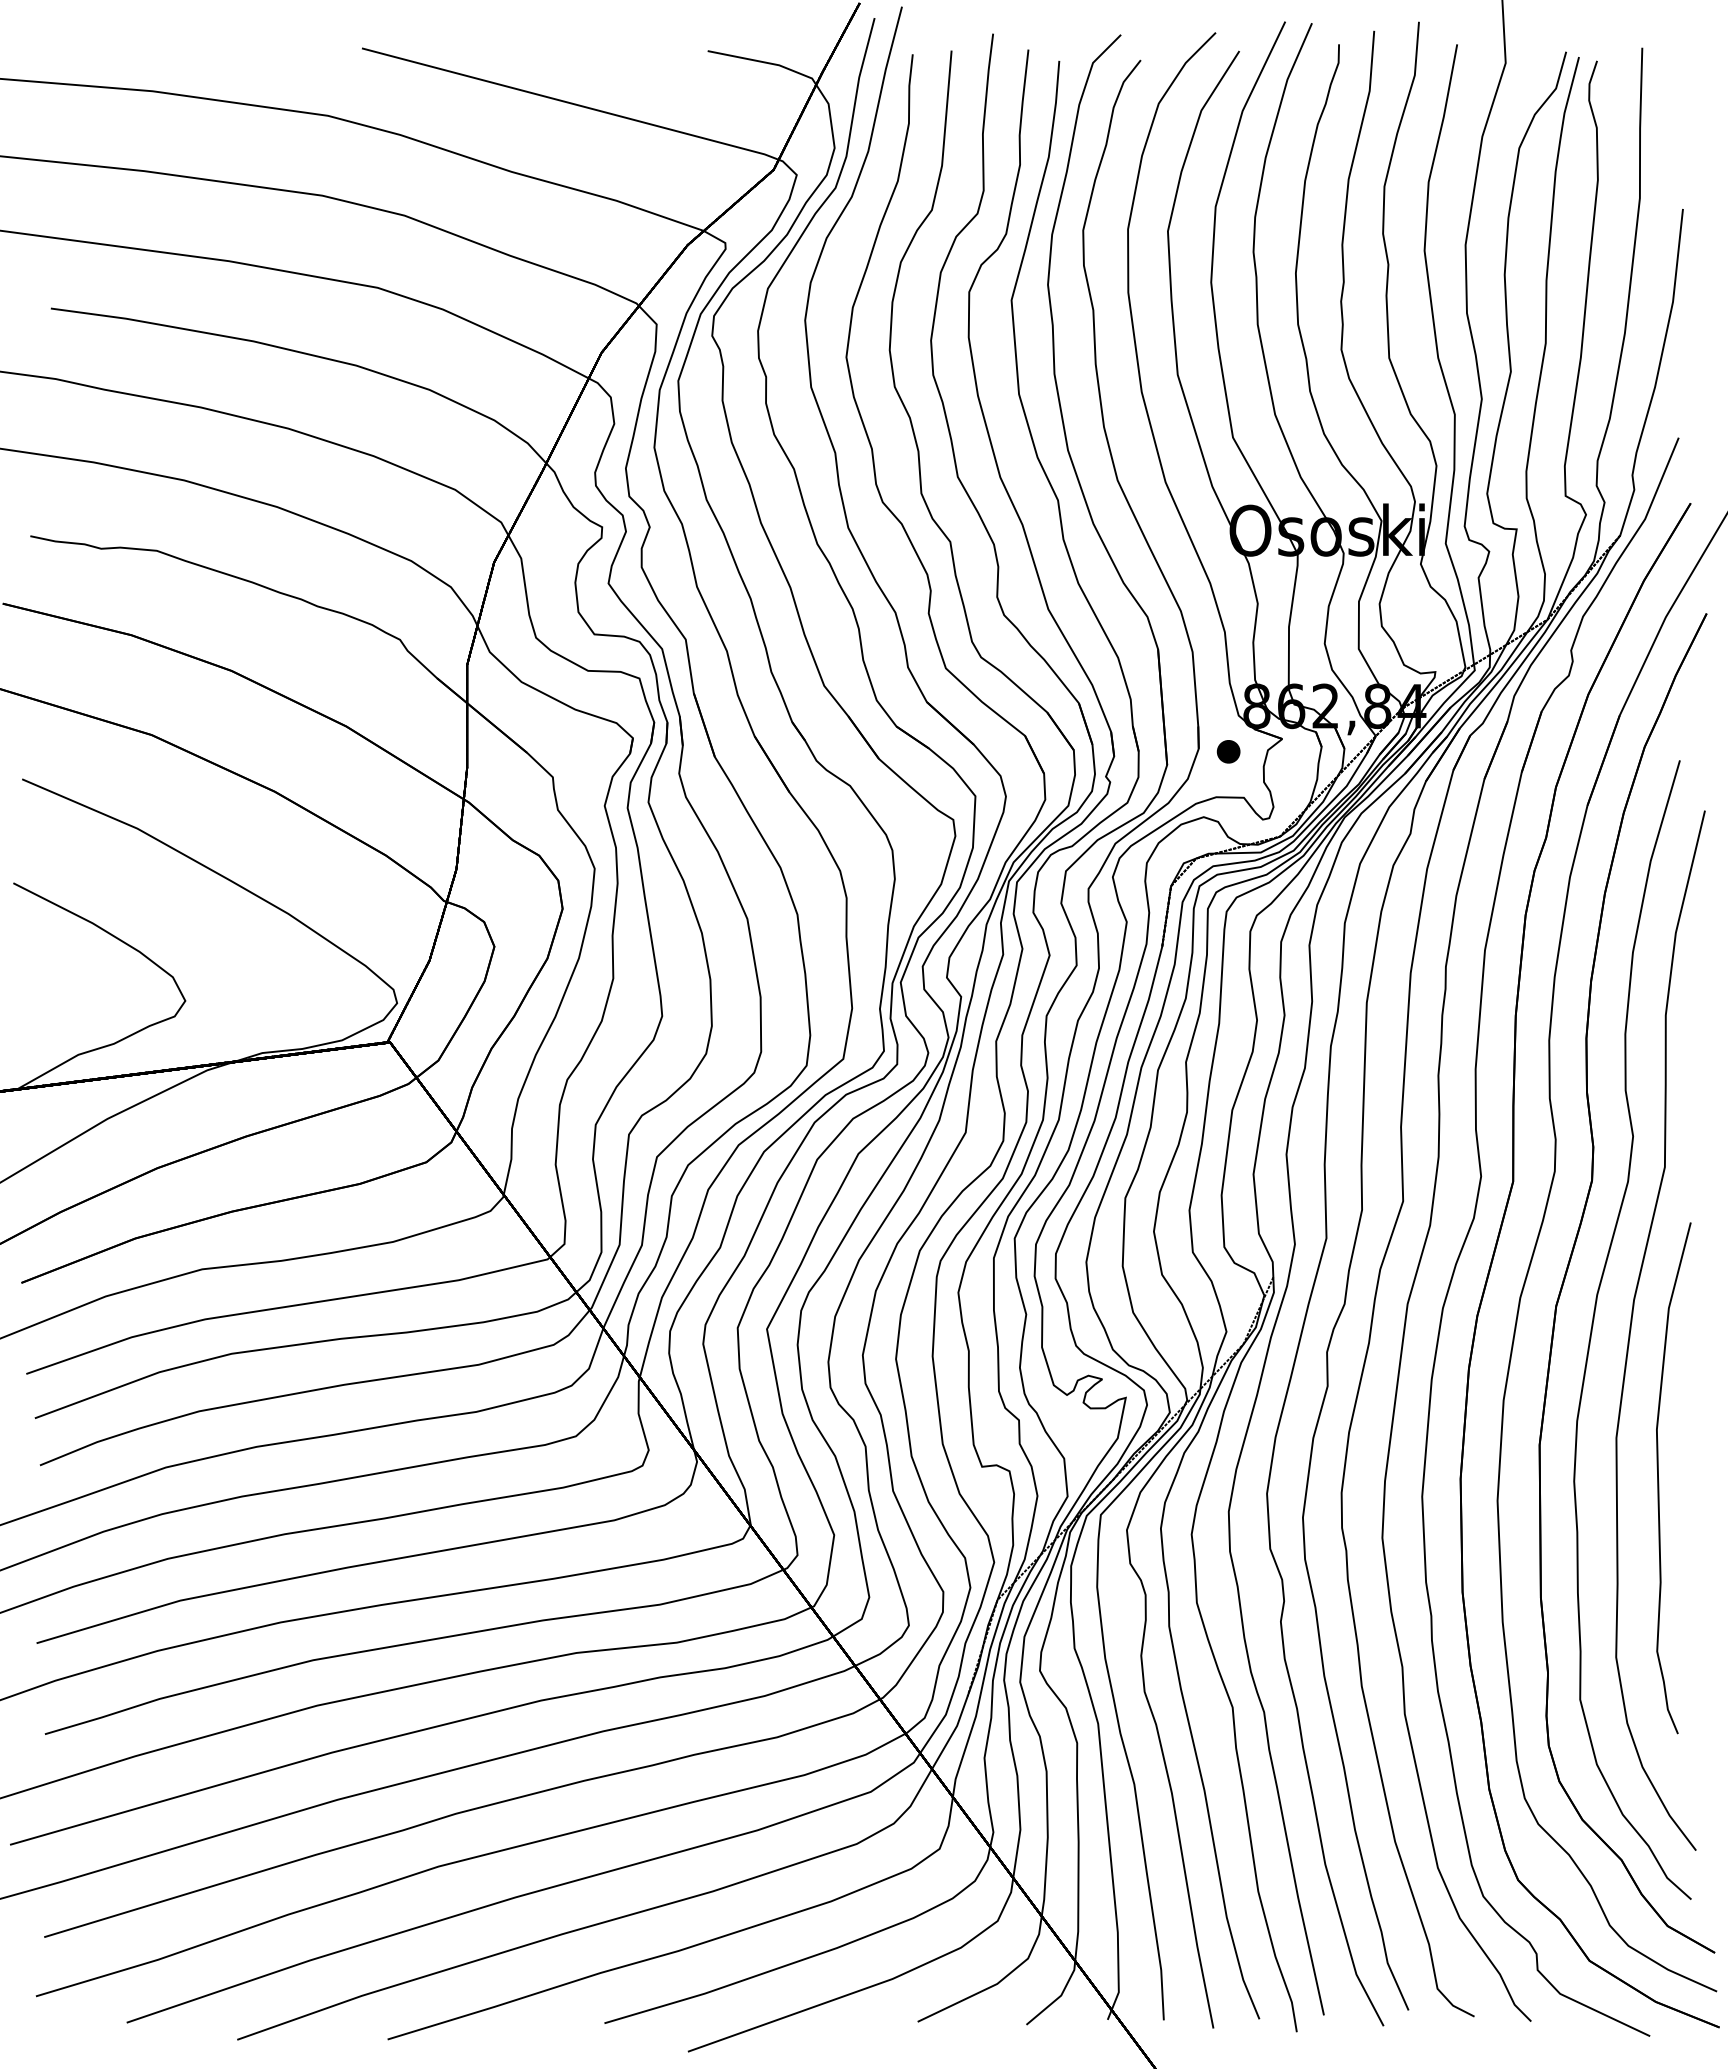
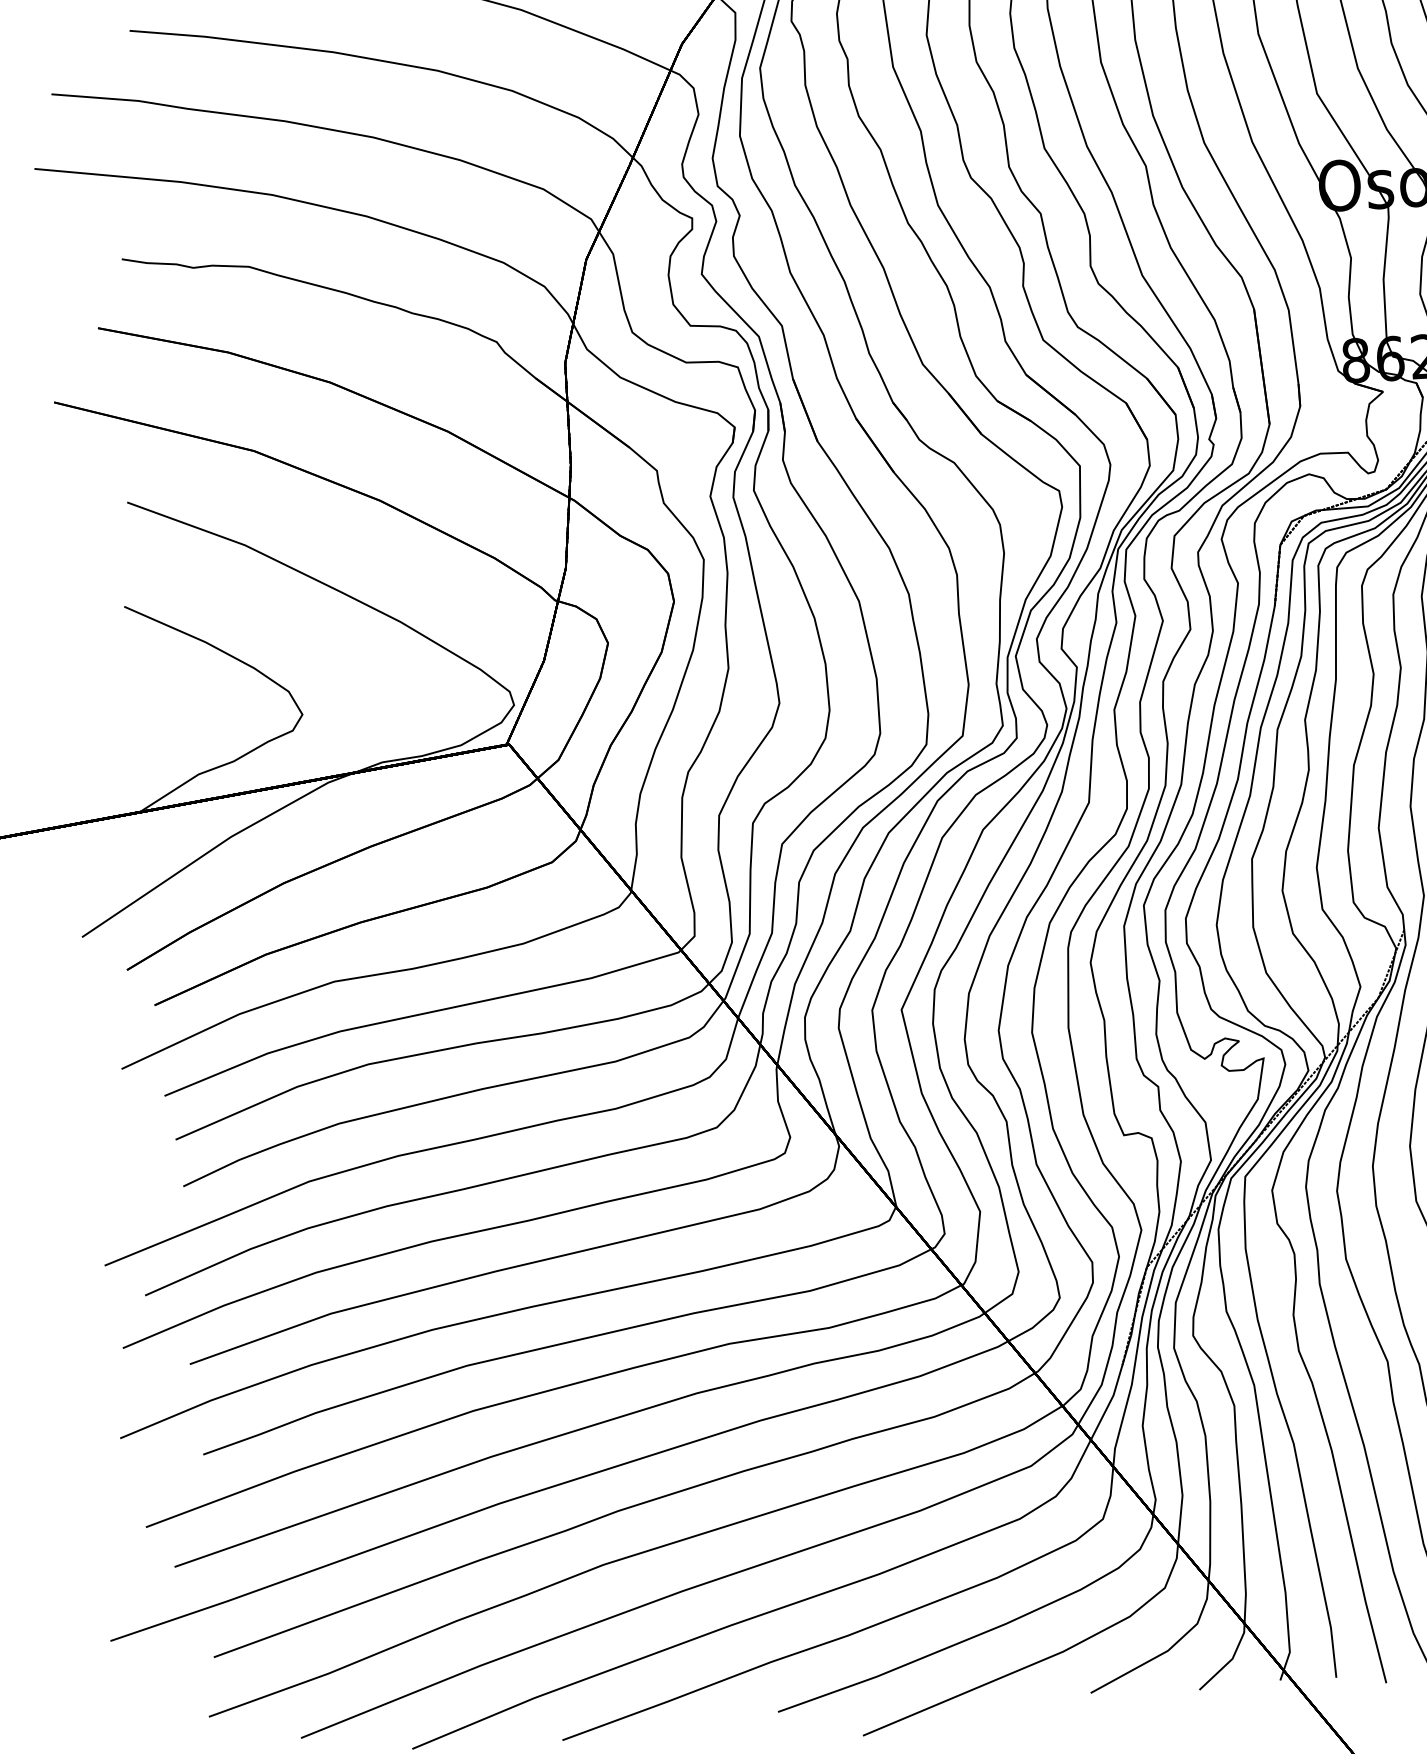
part: (1228, 751) -> (1330, 407), removed

